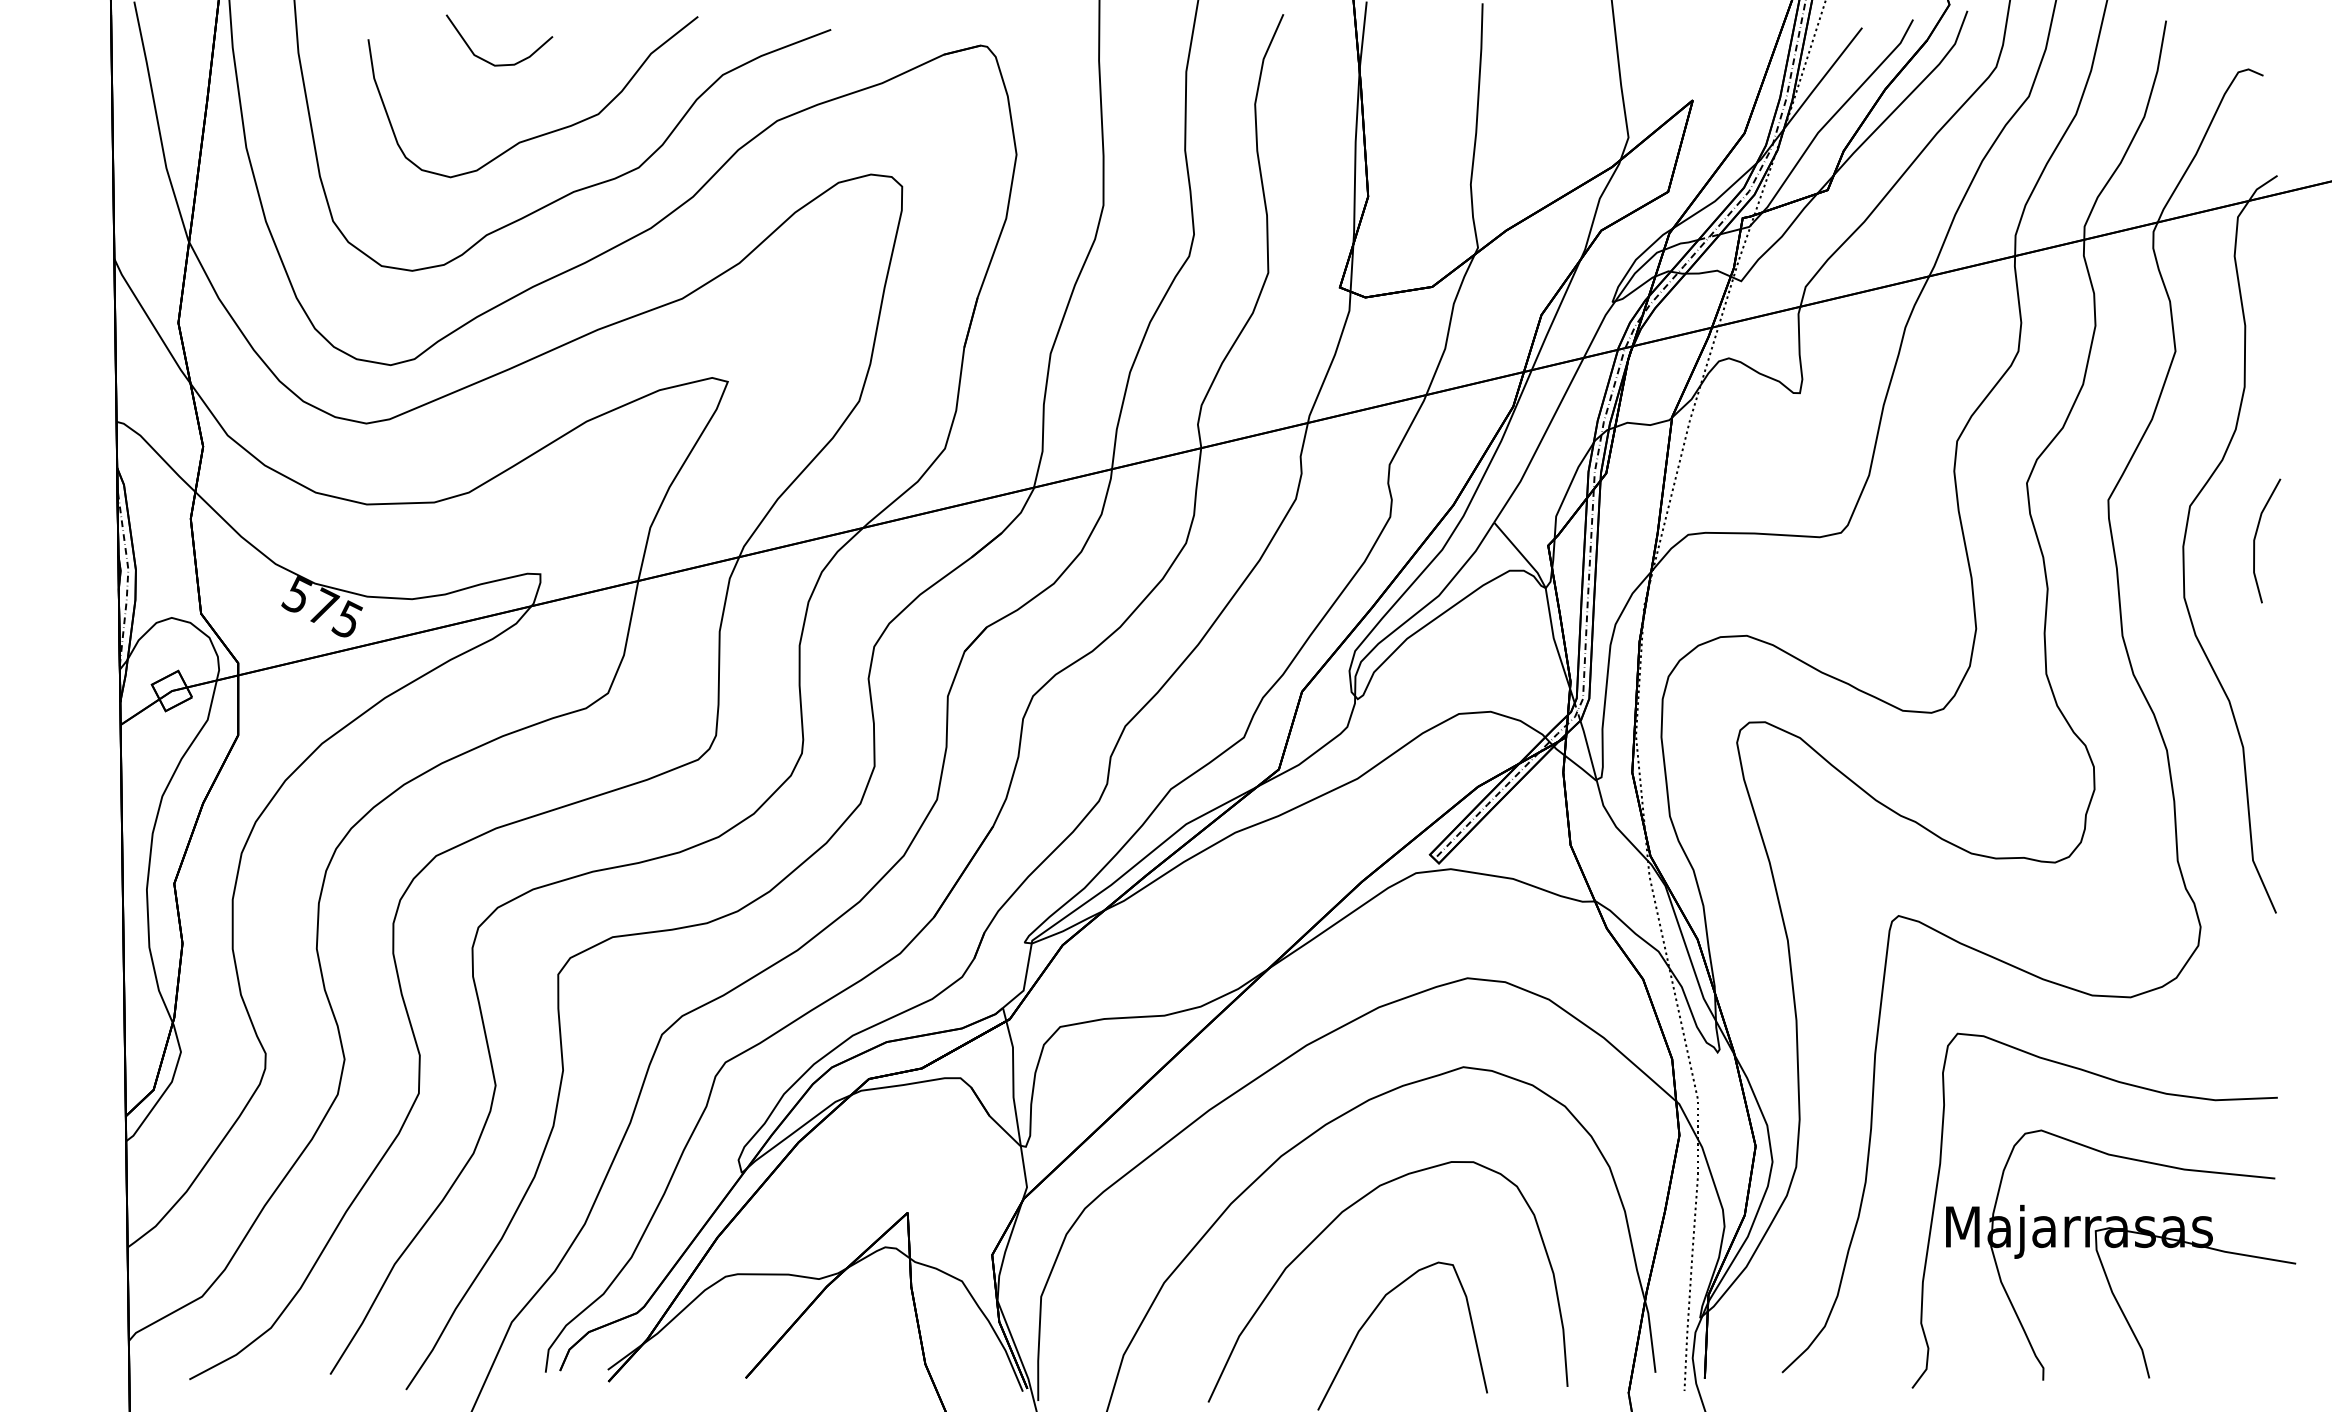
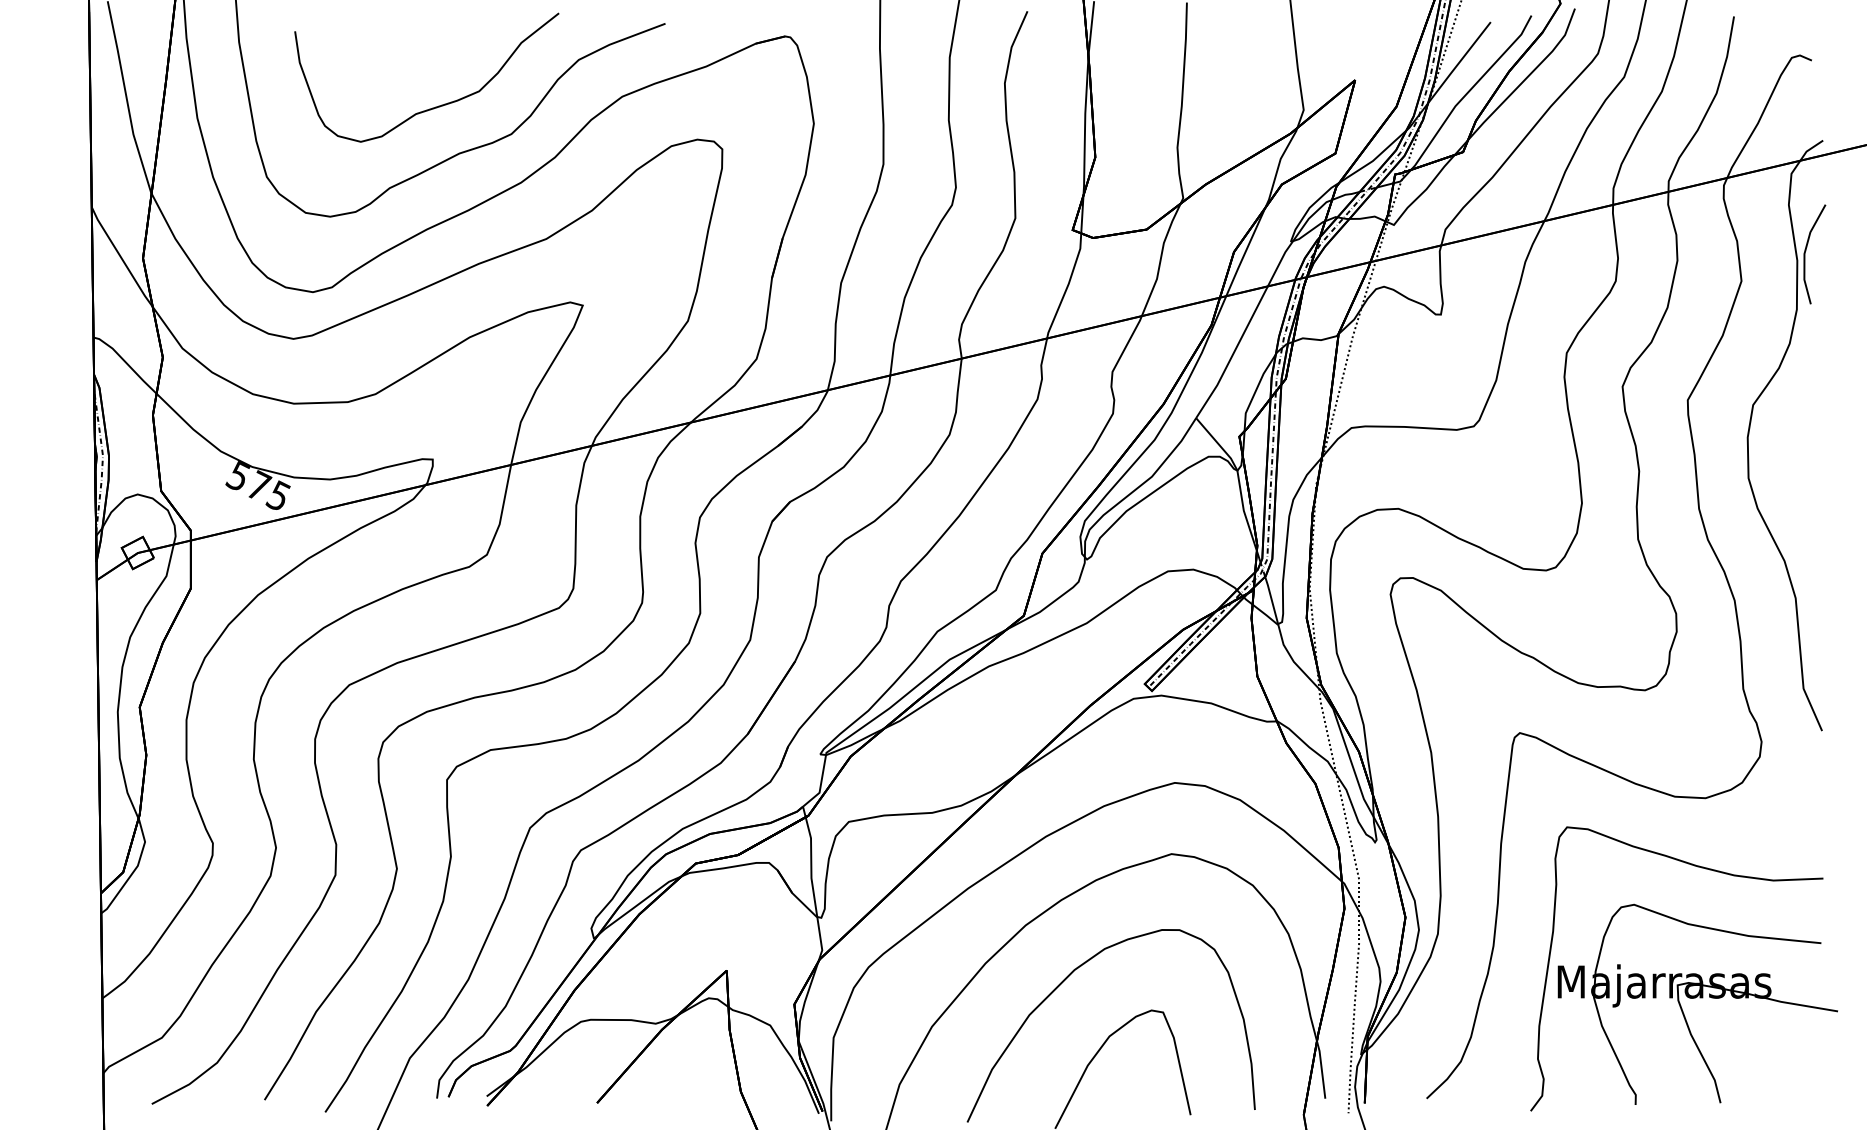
curve: (489, 61) -> (392, 49), removed
line: (2256, 536) -> (1806, 250), moved

